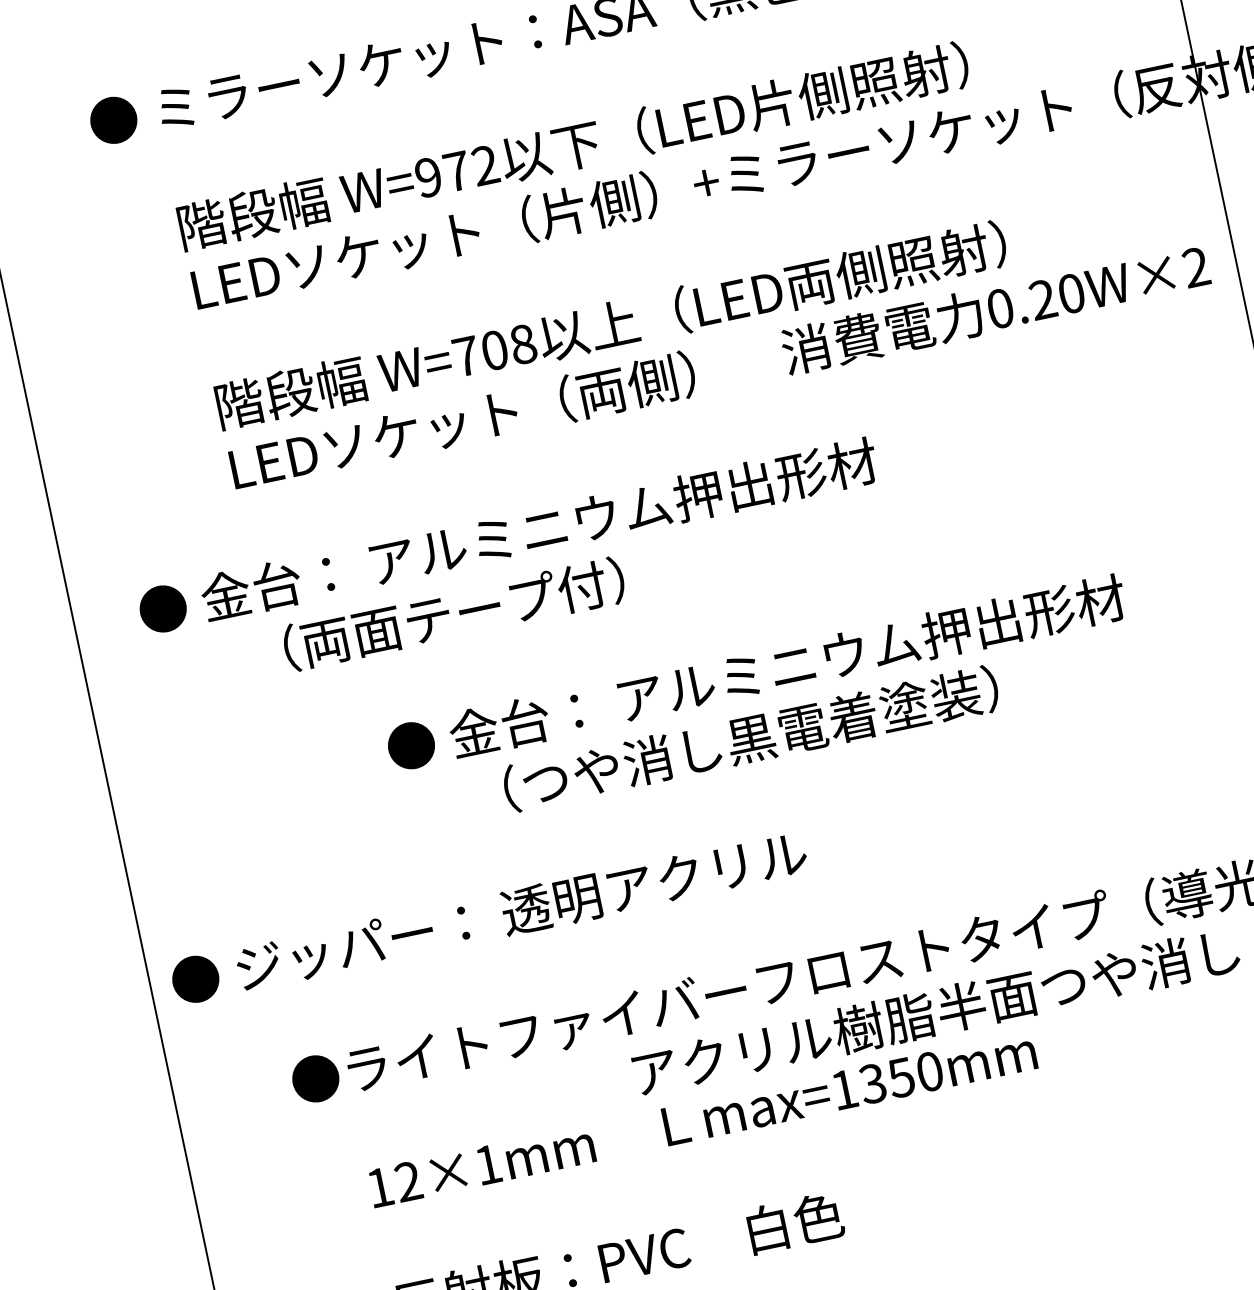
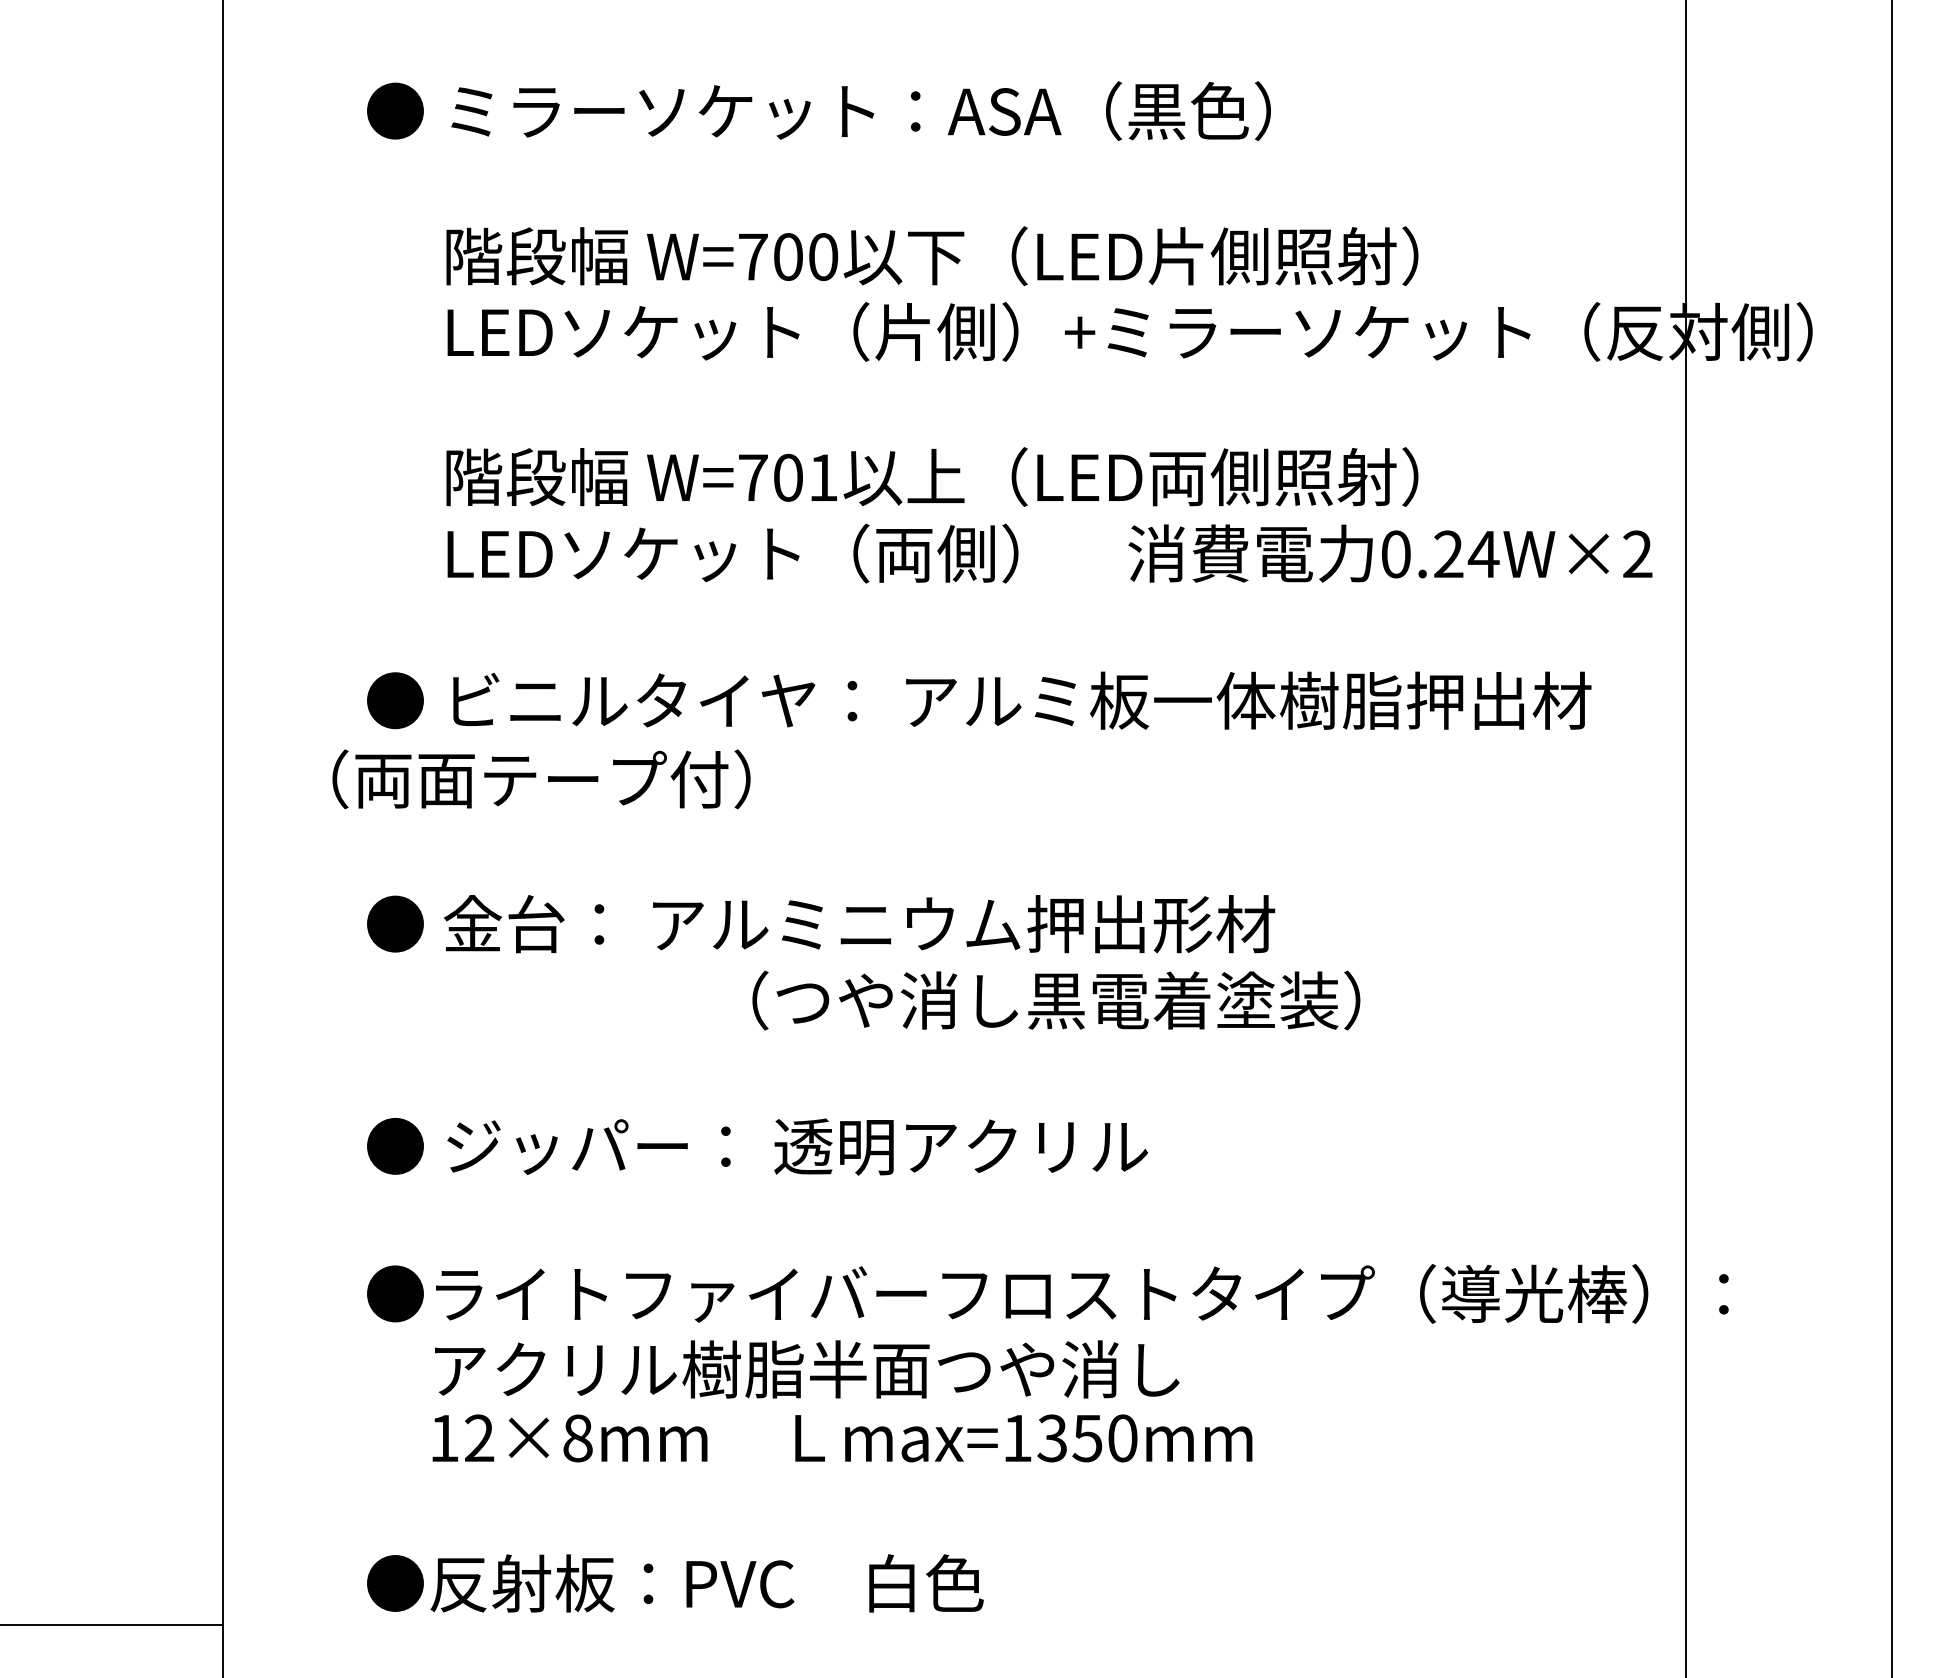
text: (457, 171) -> (788, 256), W=972 -> W=700
text: (1071, 293) -> (1483, 554), 0.20W×2 -> 0.24W×2
text: (523, 344) -> (823, 477), W=708 -> W=701
text: (661, 503) -> (947, 700), ● 金台： アルミニウム押出形材 -> ● ビニルタイヤ： アルミ板一体樹脂押出材
text: (454, 614) -> (541, 779), moved
text: (756, 673) -> (821, 924), moved
text: (751, 738) -> (1056, 1000), moved
text: (489, 917) -> (757, 1146), moved
text: (936, 1012) -> (807, 1369), moved
text: (488, 1164) -> (577, 1438), 12×1mm -> 12×8mm

